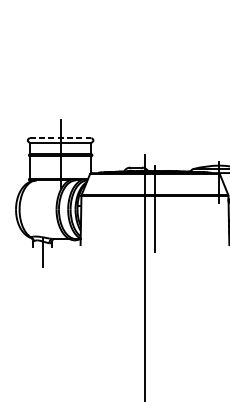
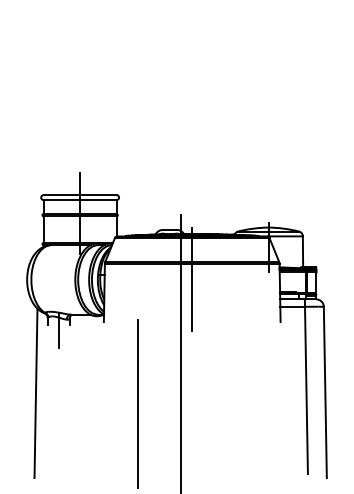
line: (60, 138) -> (80, 195), dashed -> solid
line: (23, 305) -> (35, 393), added
line: (109, 313) -> (138, 403), added

